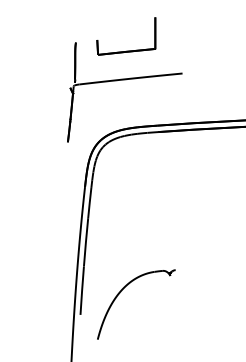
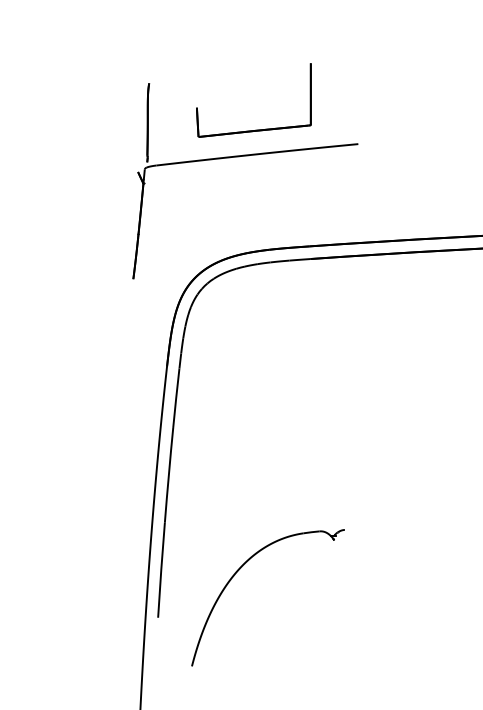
part: (126, 50) -> (254, 128), moved

